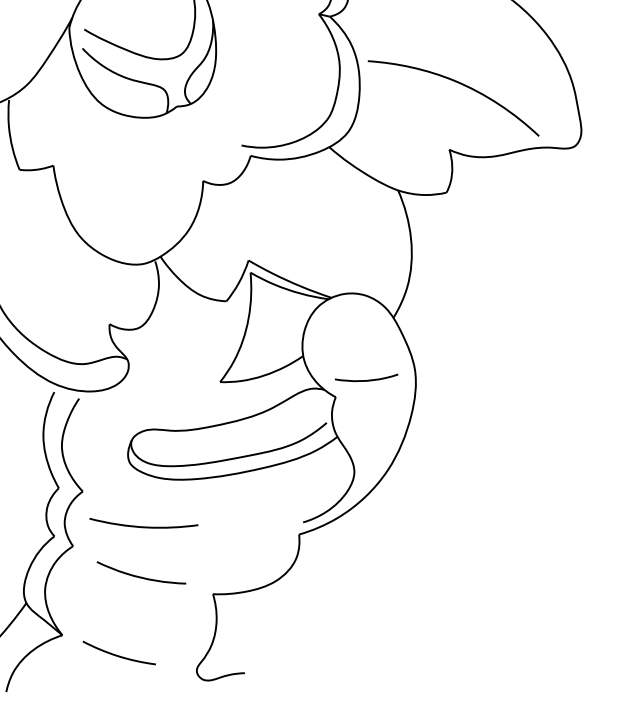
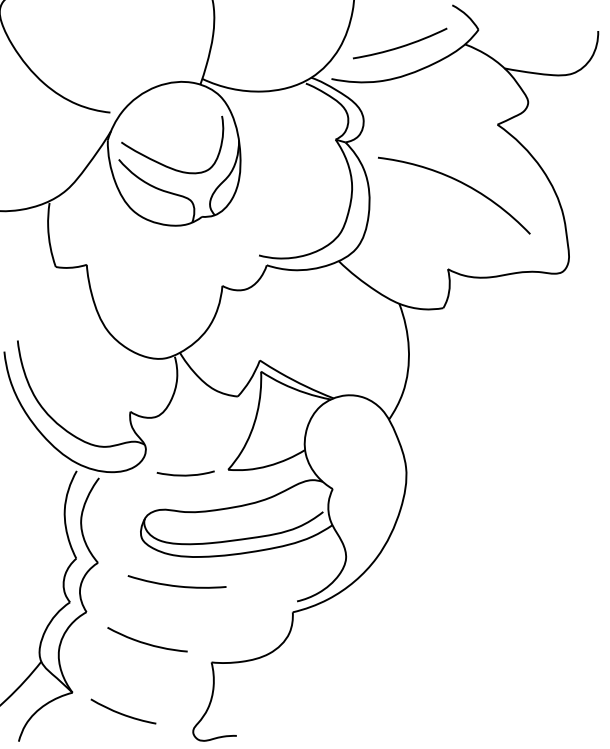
curve: (462, 85) -> (462, 184), moved
curve: (366, 379) -> (185, 474), moved
curve: (143, 526) -> (176, 585), moved

